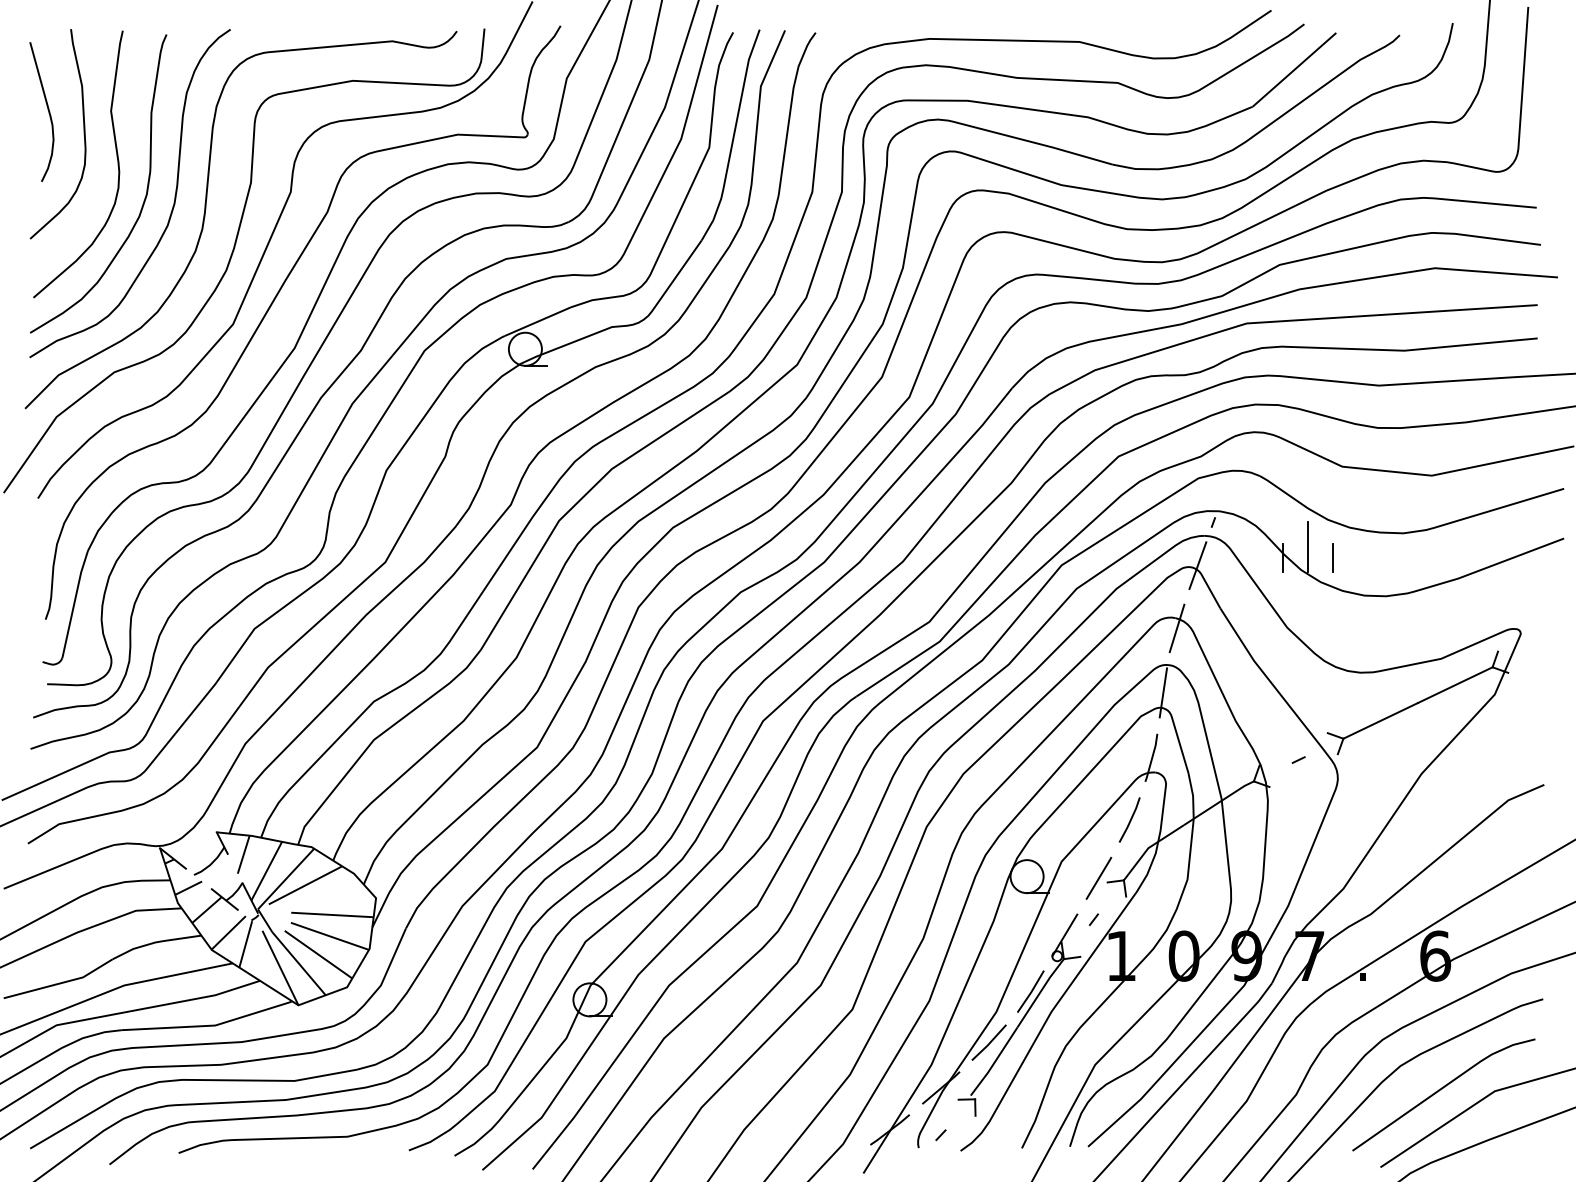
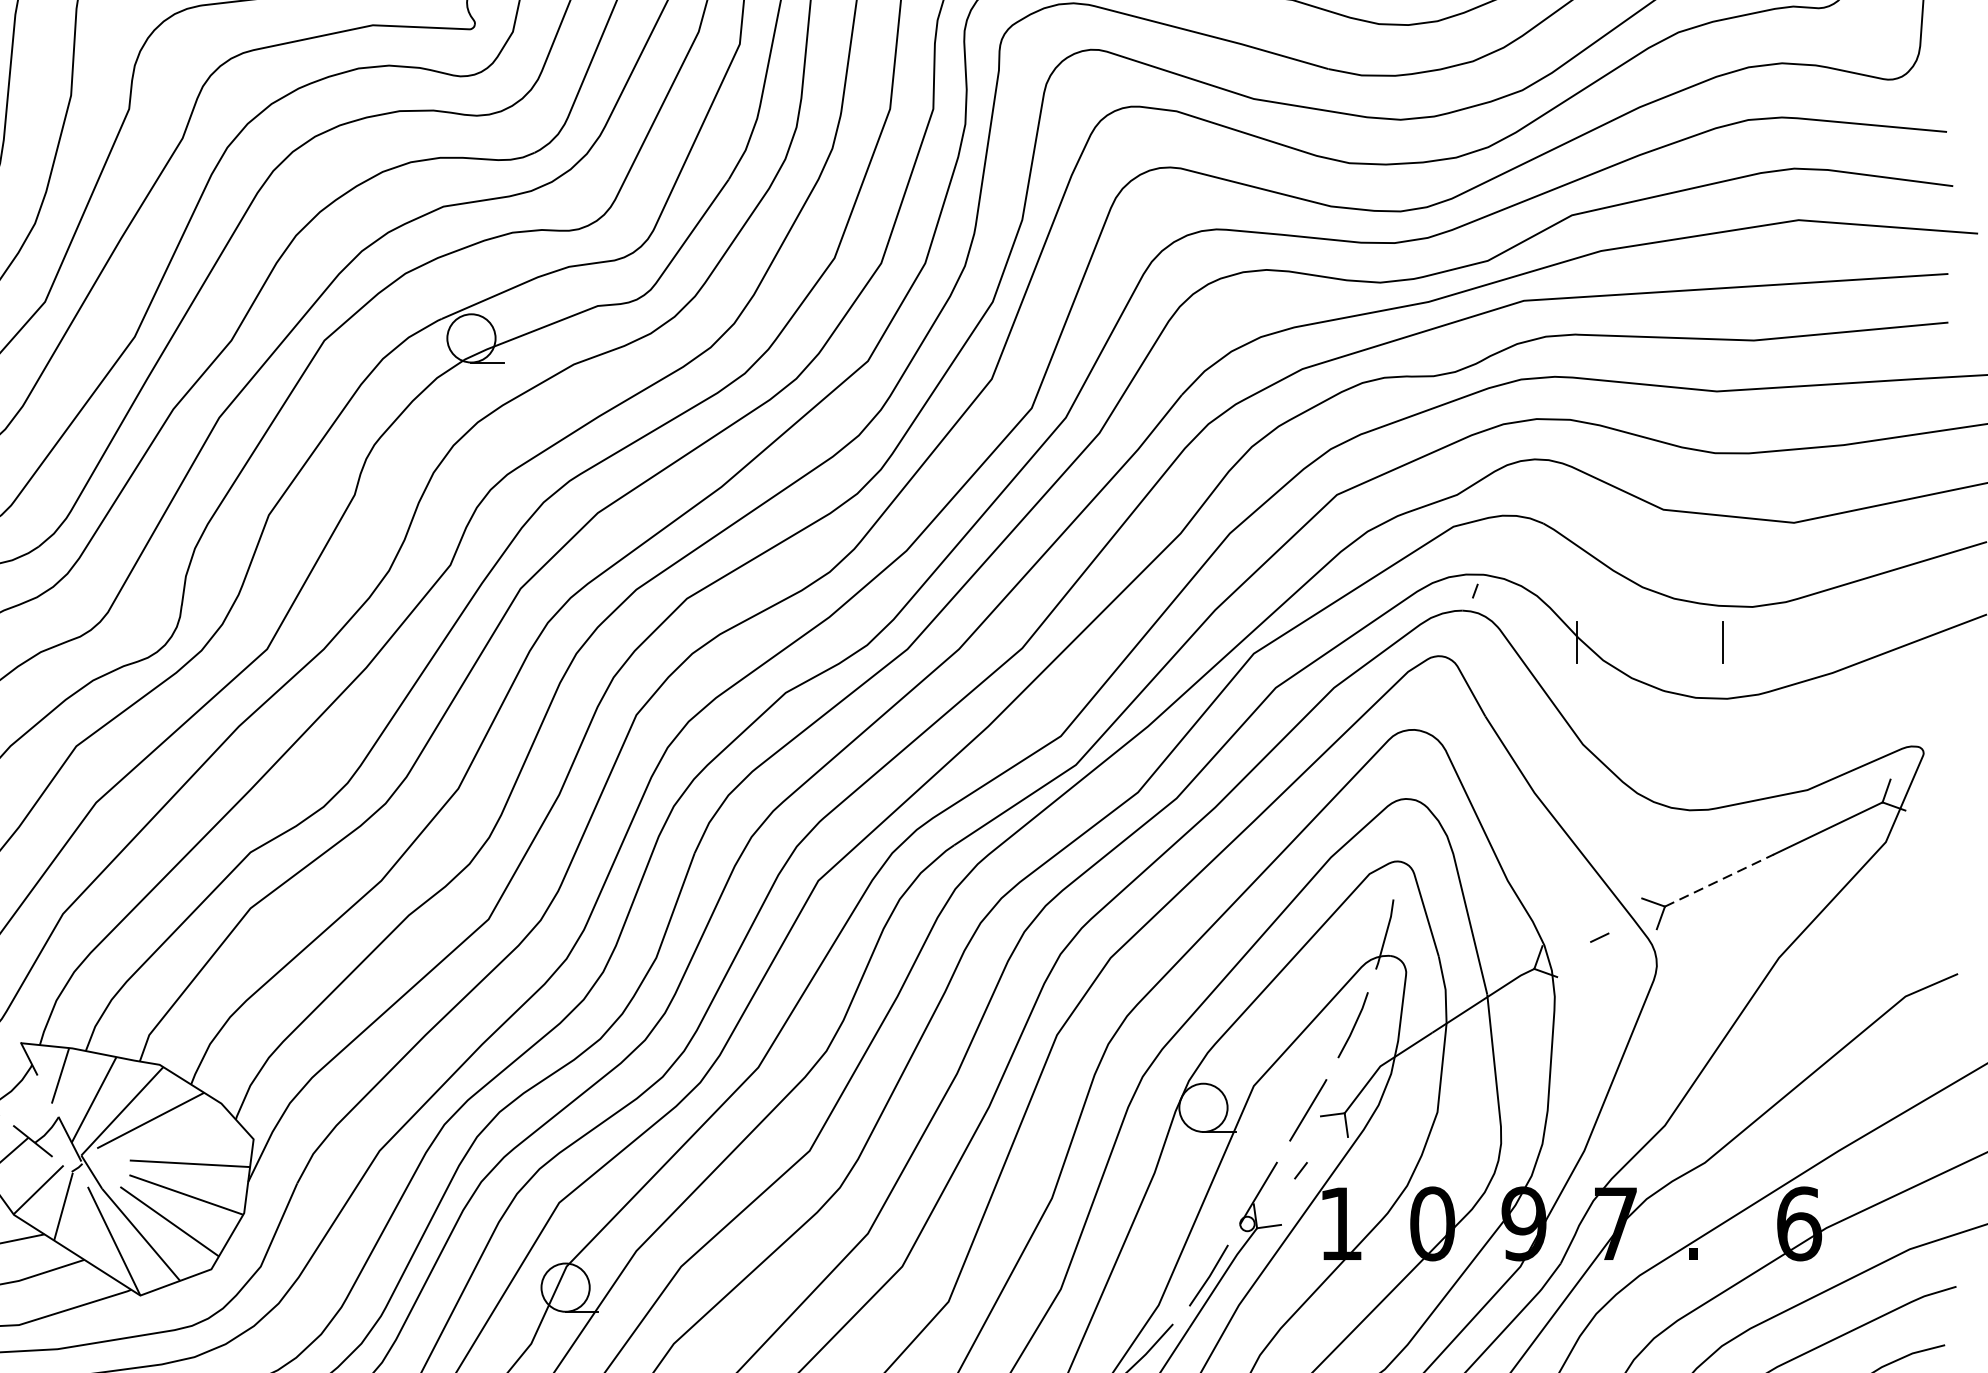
line: (1307, 546) -> (1612, 626), removed
line: (1332, 557) -> (1721, 642), moved
line: (1197, 565) -> (1452, 653), removed
line: (1176, 628) -> (1421, 745), removed
line: (1163, 692) -> (1402, 839), removed
line: (1381, 720) -> (1720, 880), solid -> dashed

